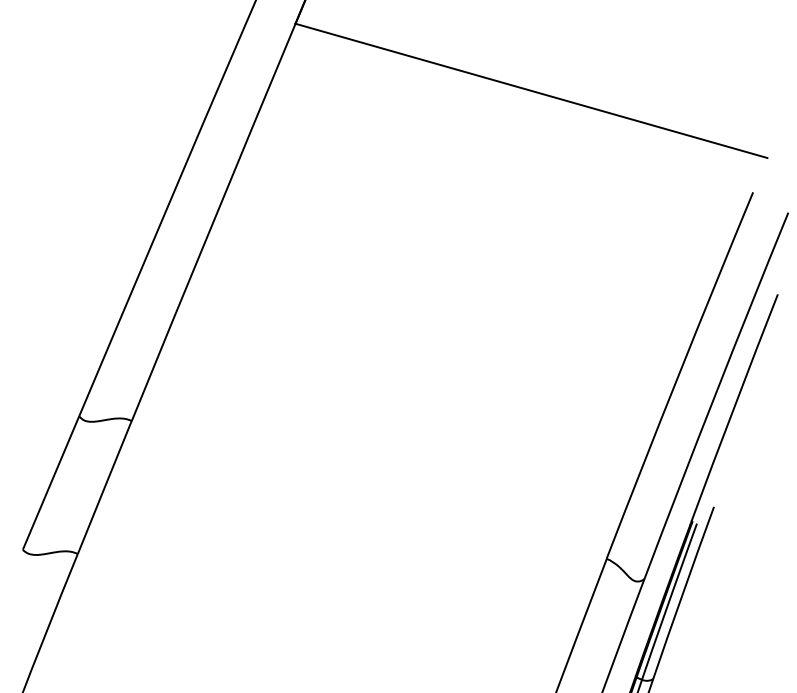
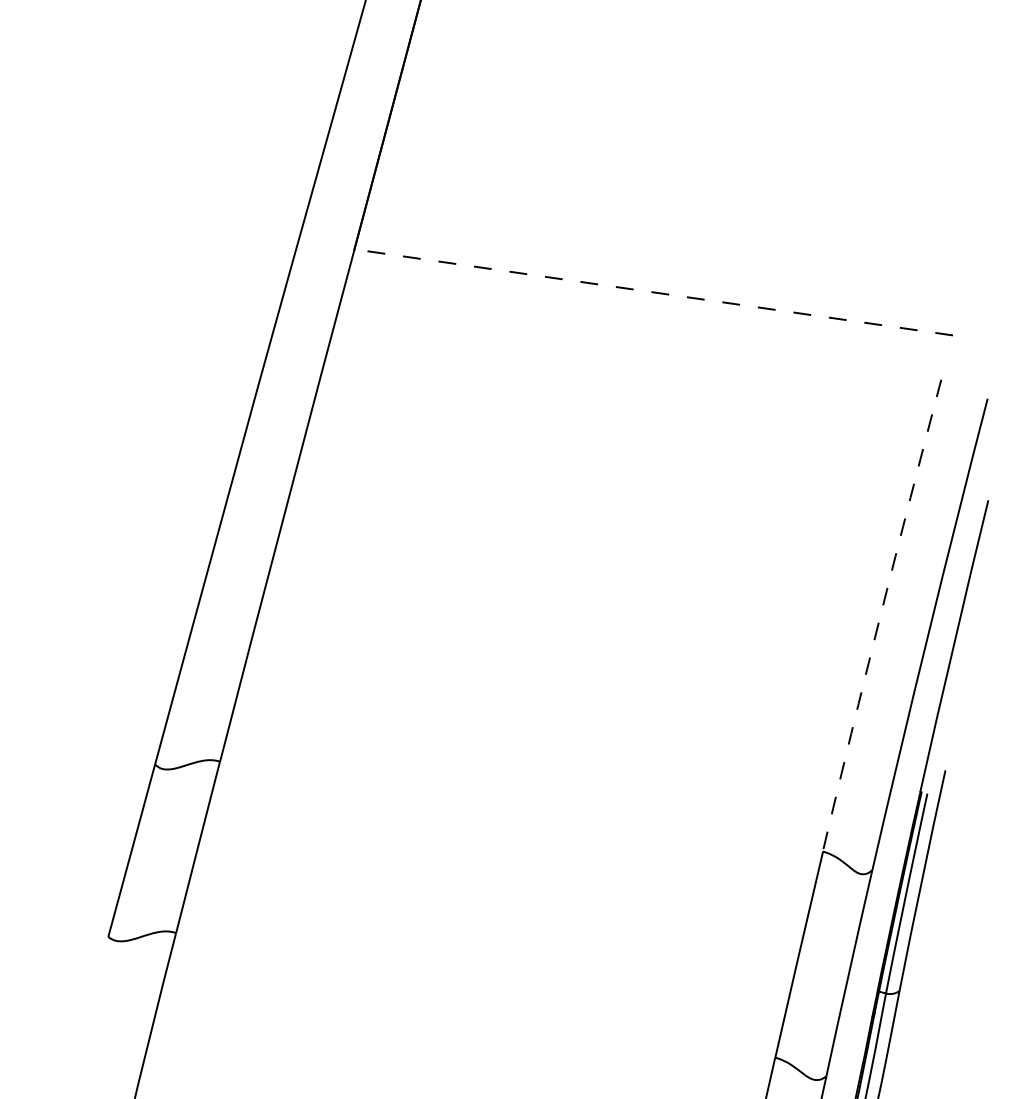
line: (531, 90) -> (653, 292), solid -> dashed
arc: (678, 375) -> (880, 615), solid -> dashed

